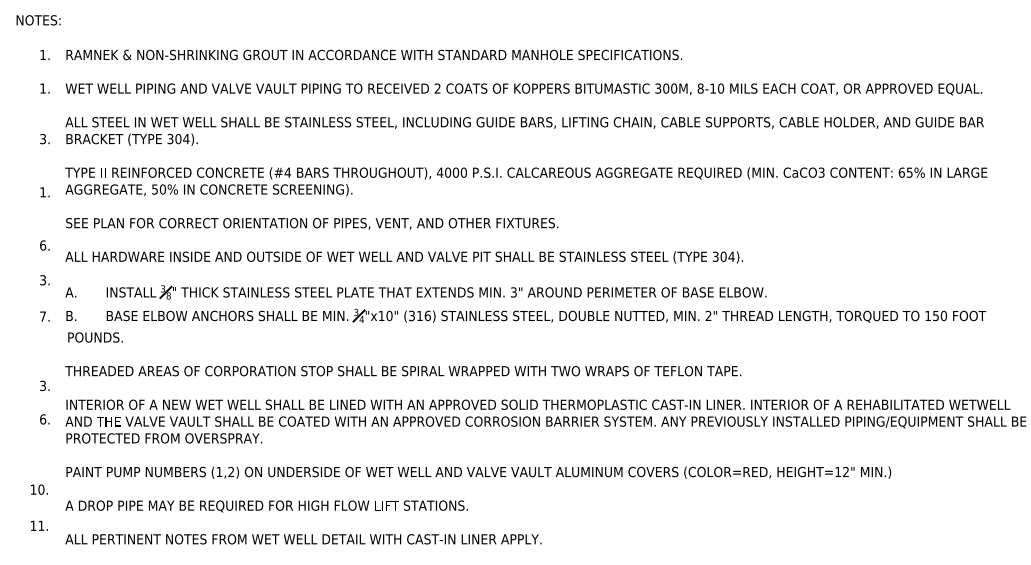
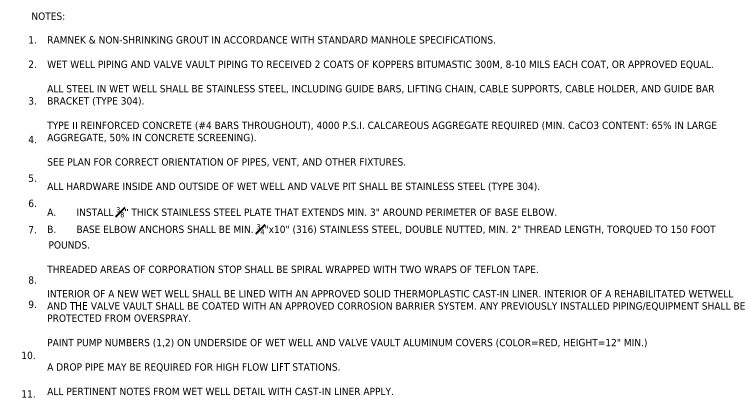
text: (38, 20) -> (48, 16), moved
text: (42, 88) -> (30, 64), 1. -> 2.
text: (42, 192) -> (30, 139), 1. -> 4.
text: (43, 245) -> (31, 178), 6. -> 5.
text: (43, 280) -> (31, 203), 3. -> 6.
text: (43, 385) -> (31, 279), 3. -> 8.
text: (43, 419) -> (31, 304), 6. -> 9.
text: (39, 525) -> (28, 393), moved

